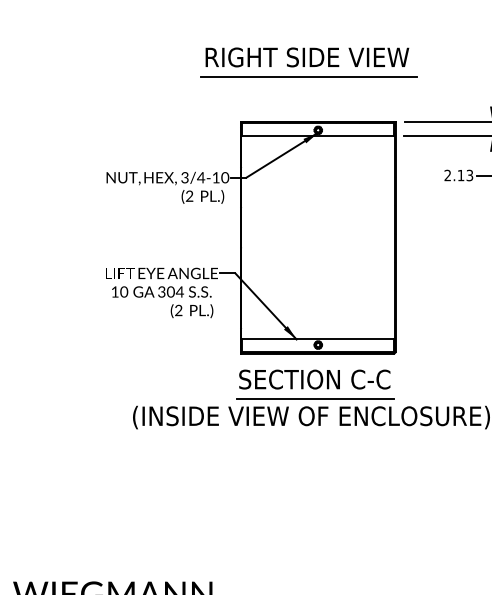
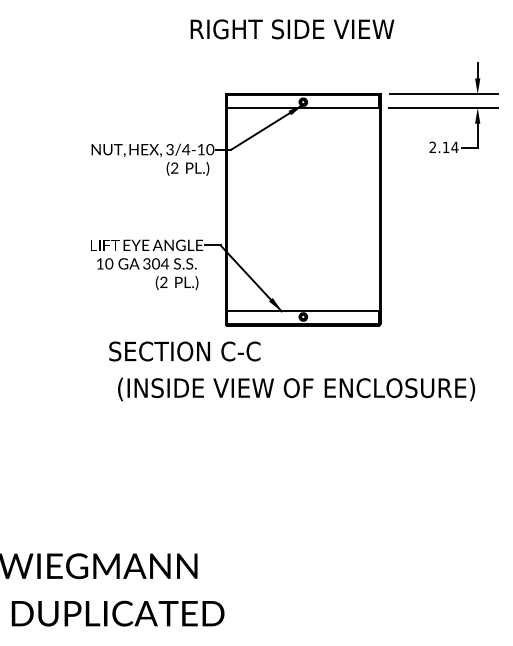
line: (308, 75) -> (293, 47), removed
text: (469, 175) -> (454, 147), 2.13 -> 2.14
text: (314, 379) -> (184, 351), moved
line: (314, 398) -> (299, 370), removed

